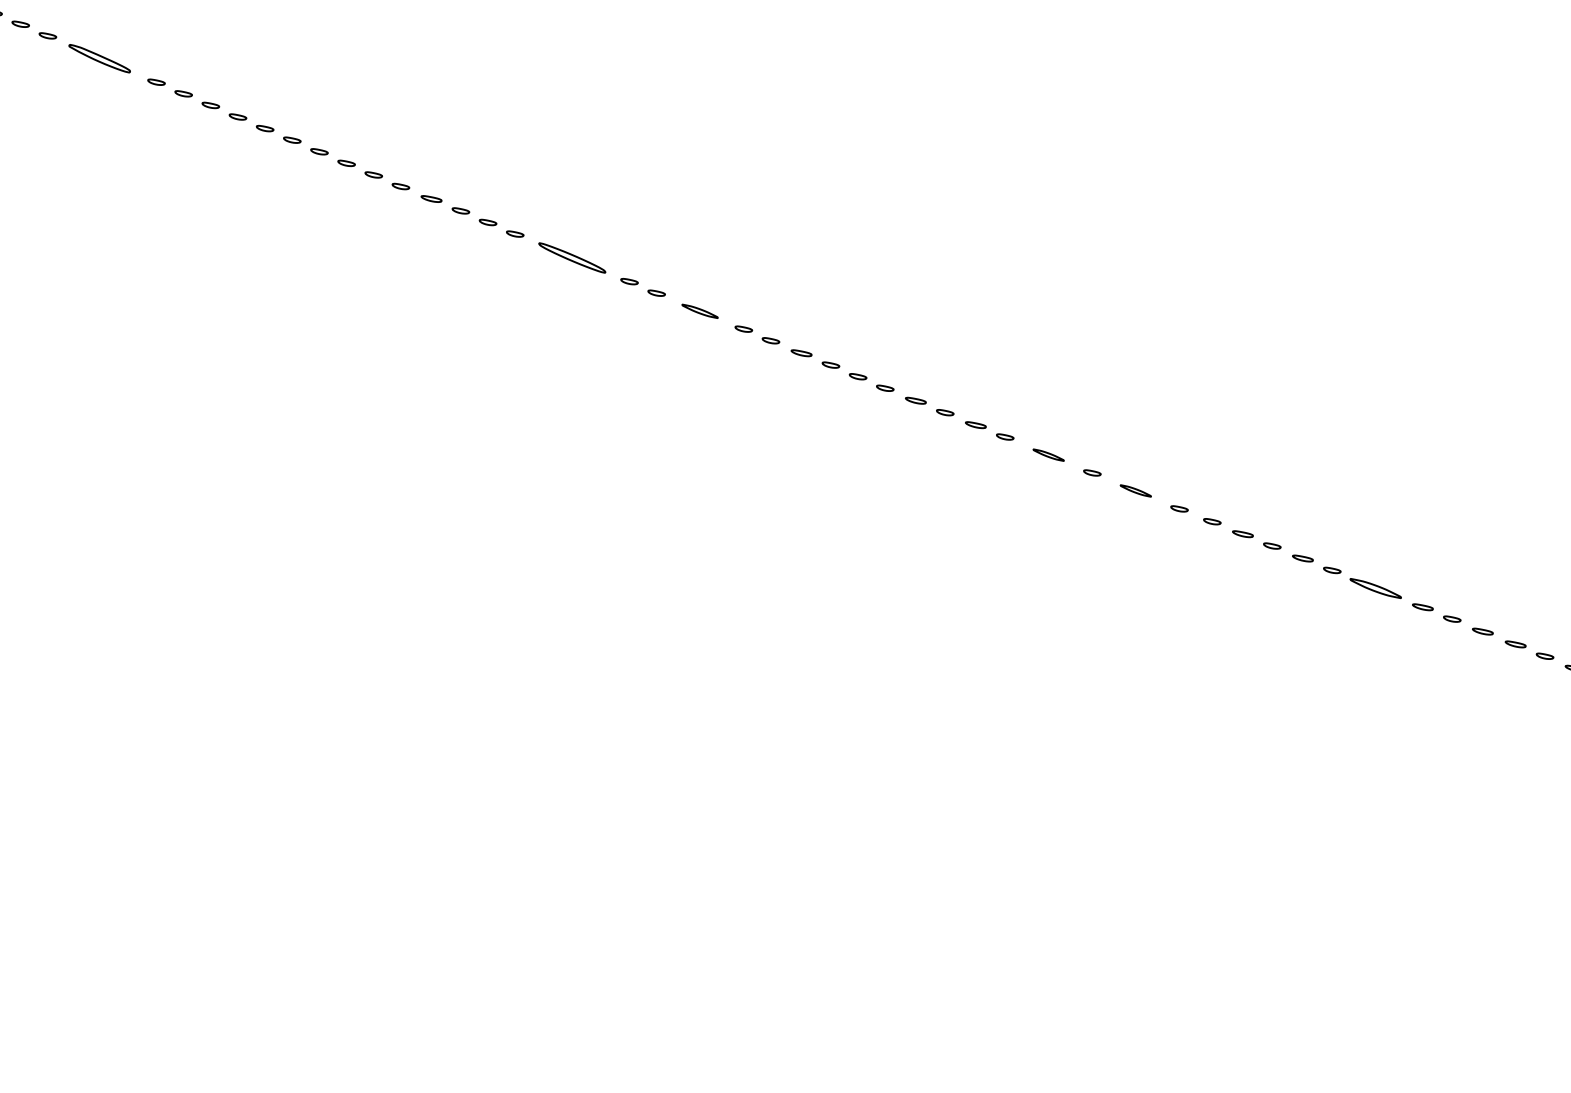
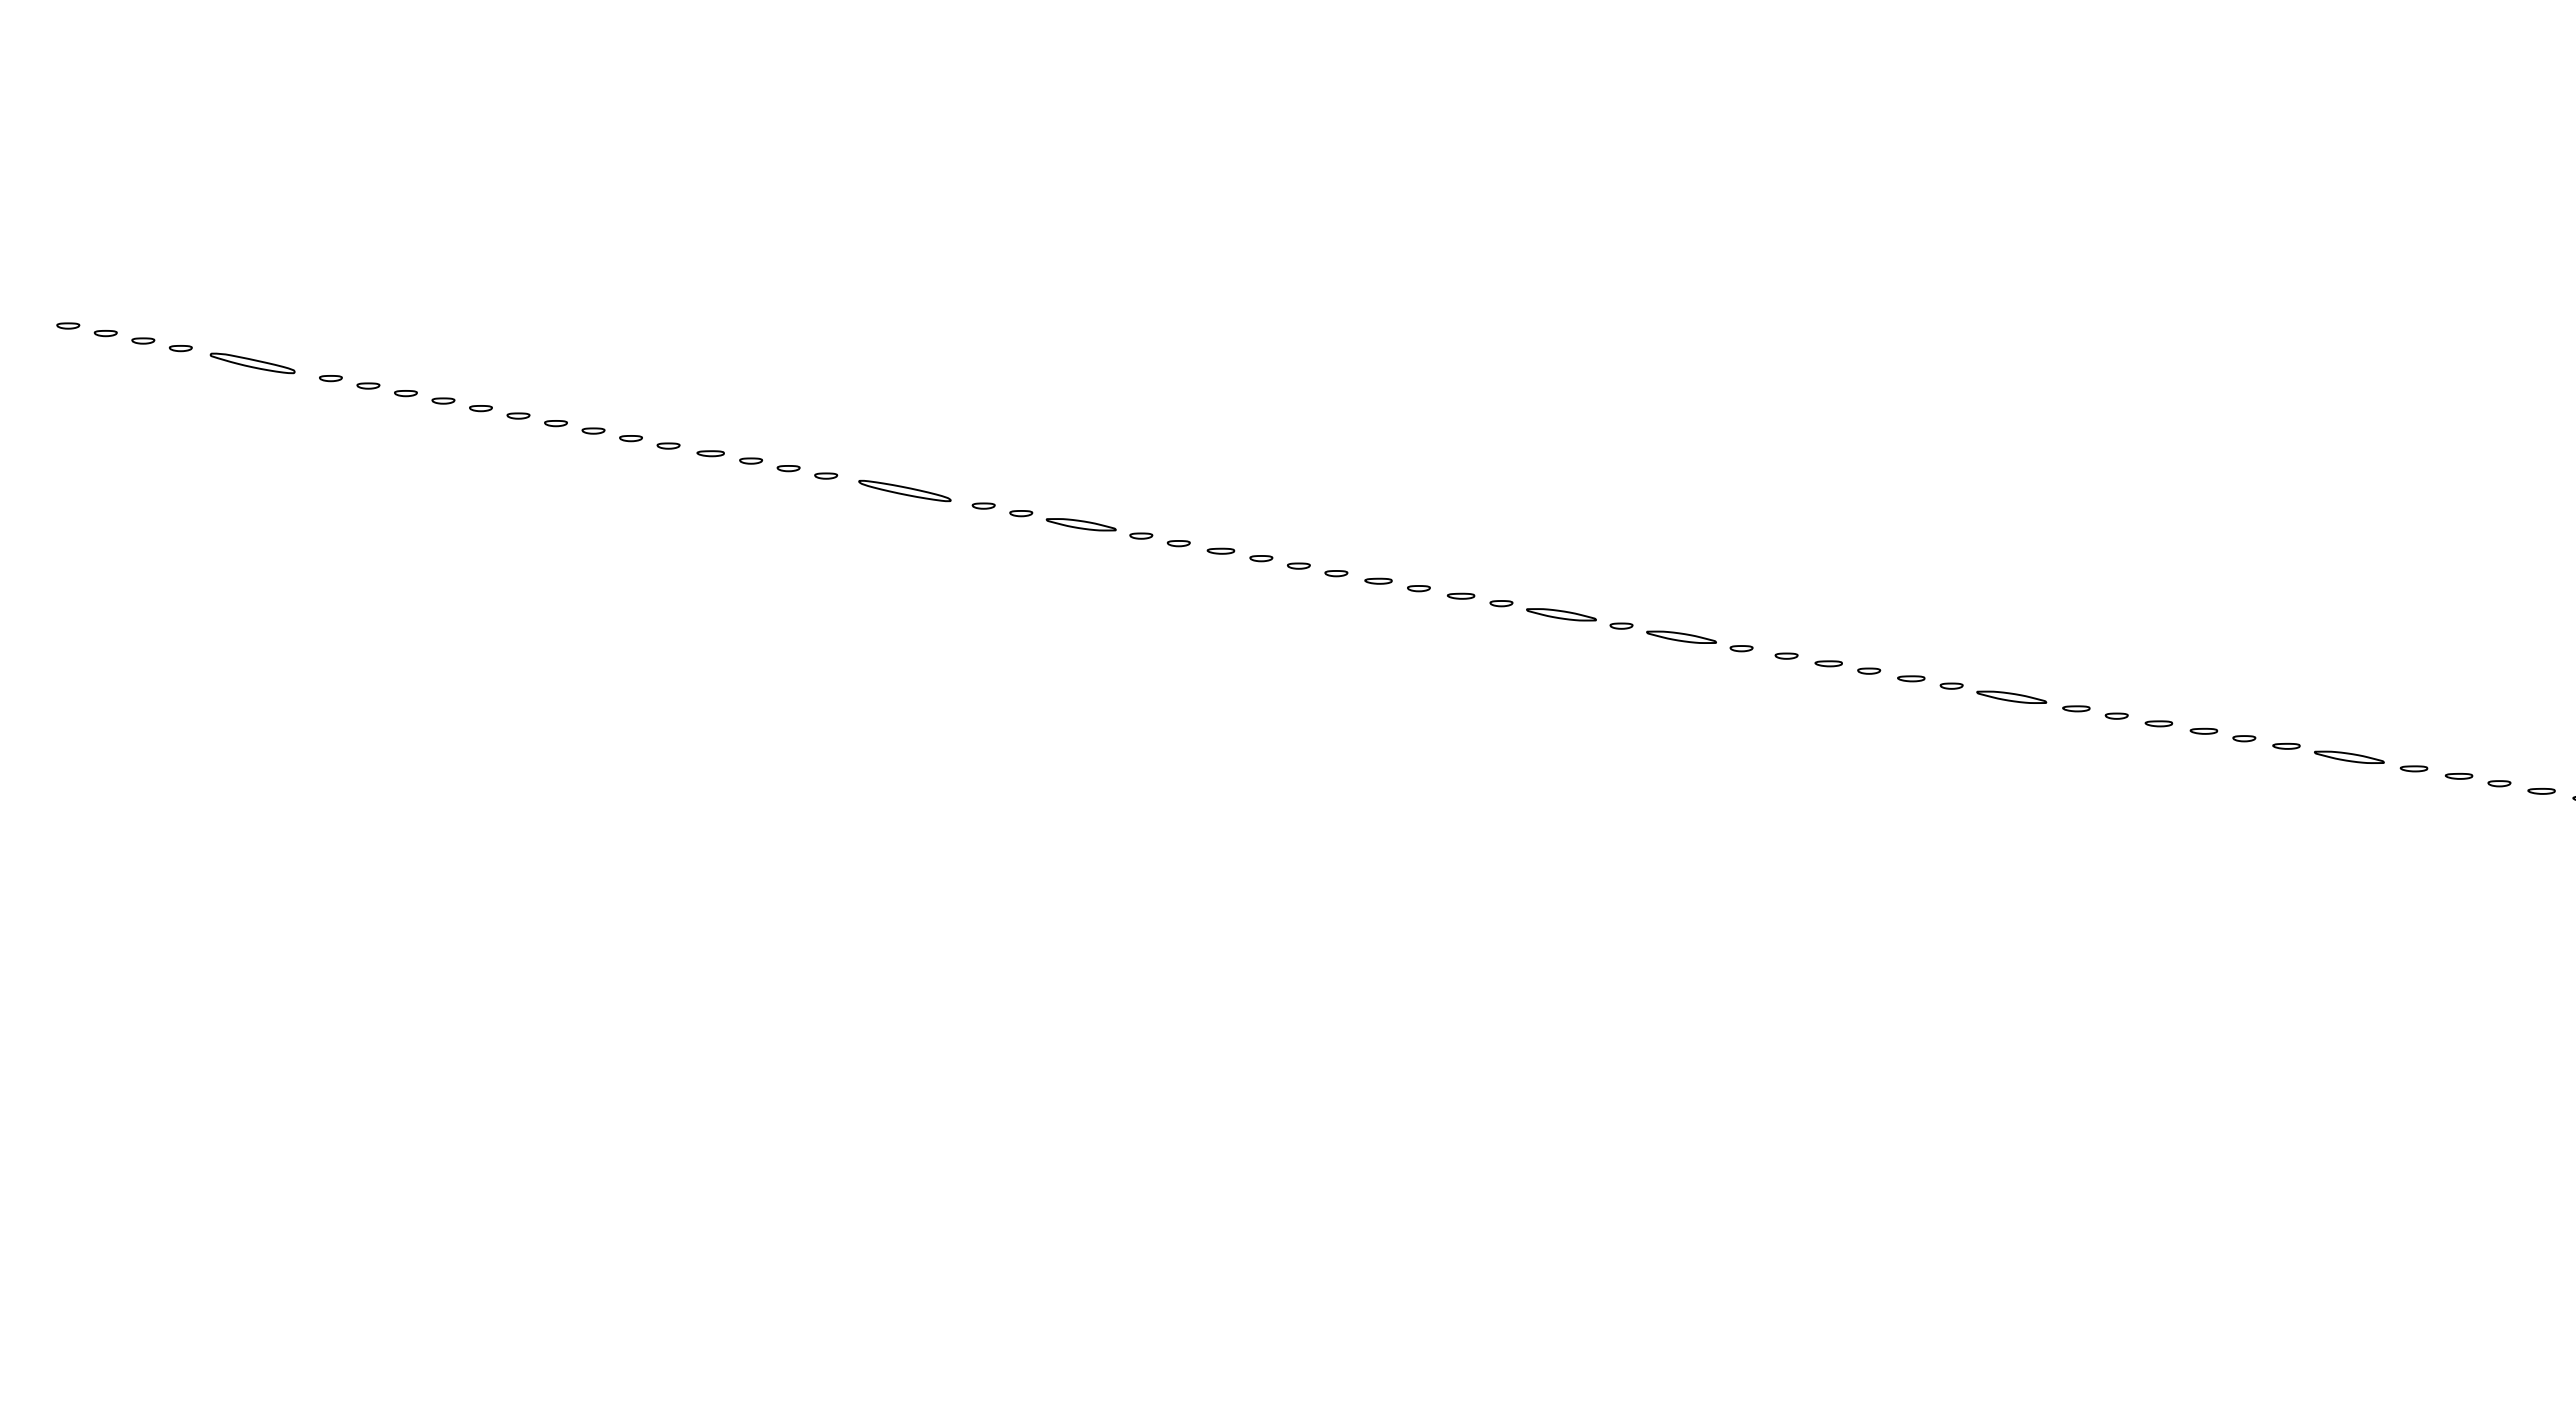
part: (699, 311) -> (1080, 524), size x1.43
part: (1048, 454) -> (1561, 614), size x1.67
part: (1135, 490) -> (1681, 636), size x1.67

